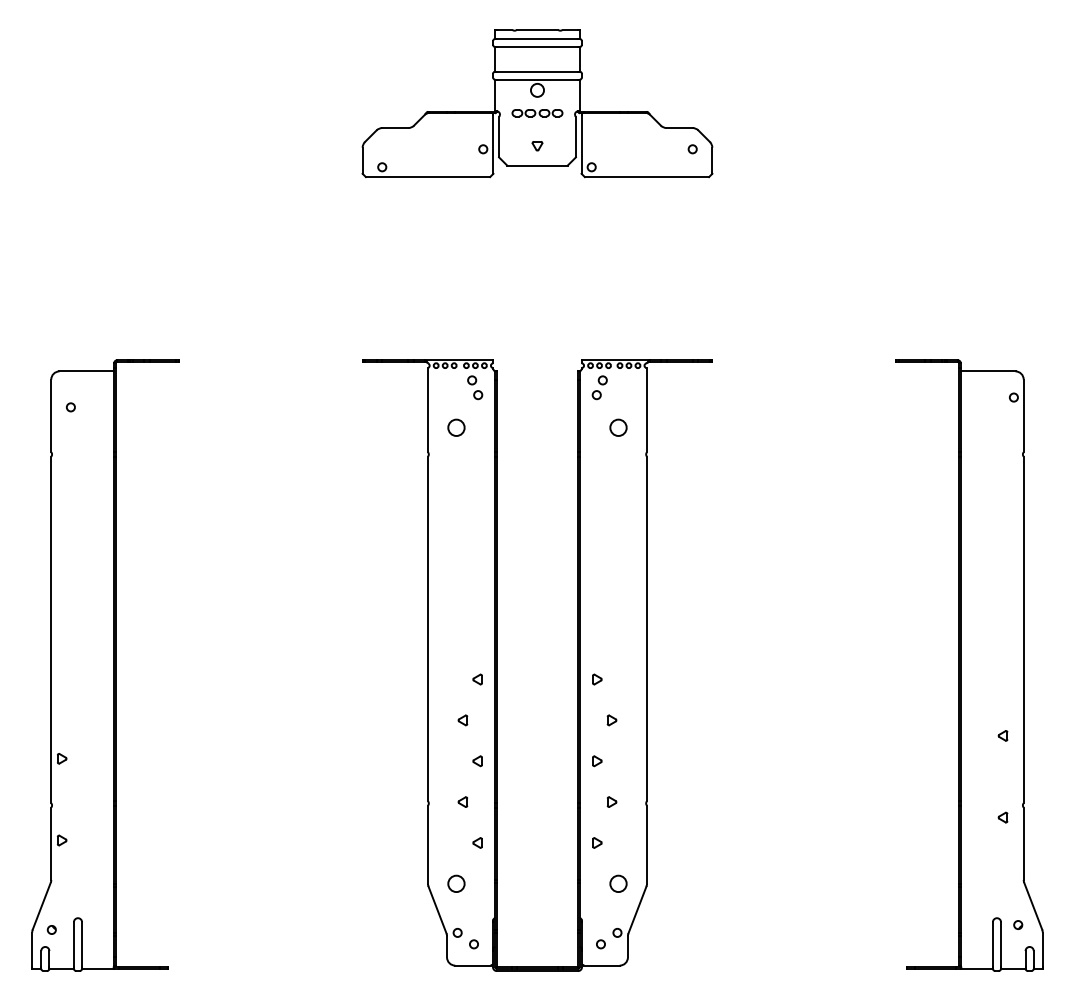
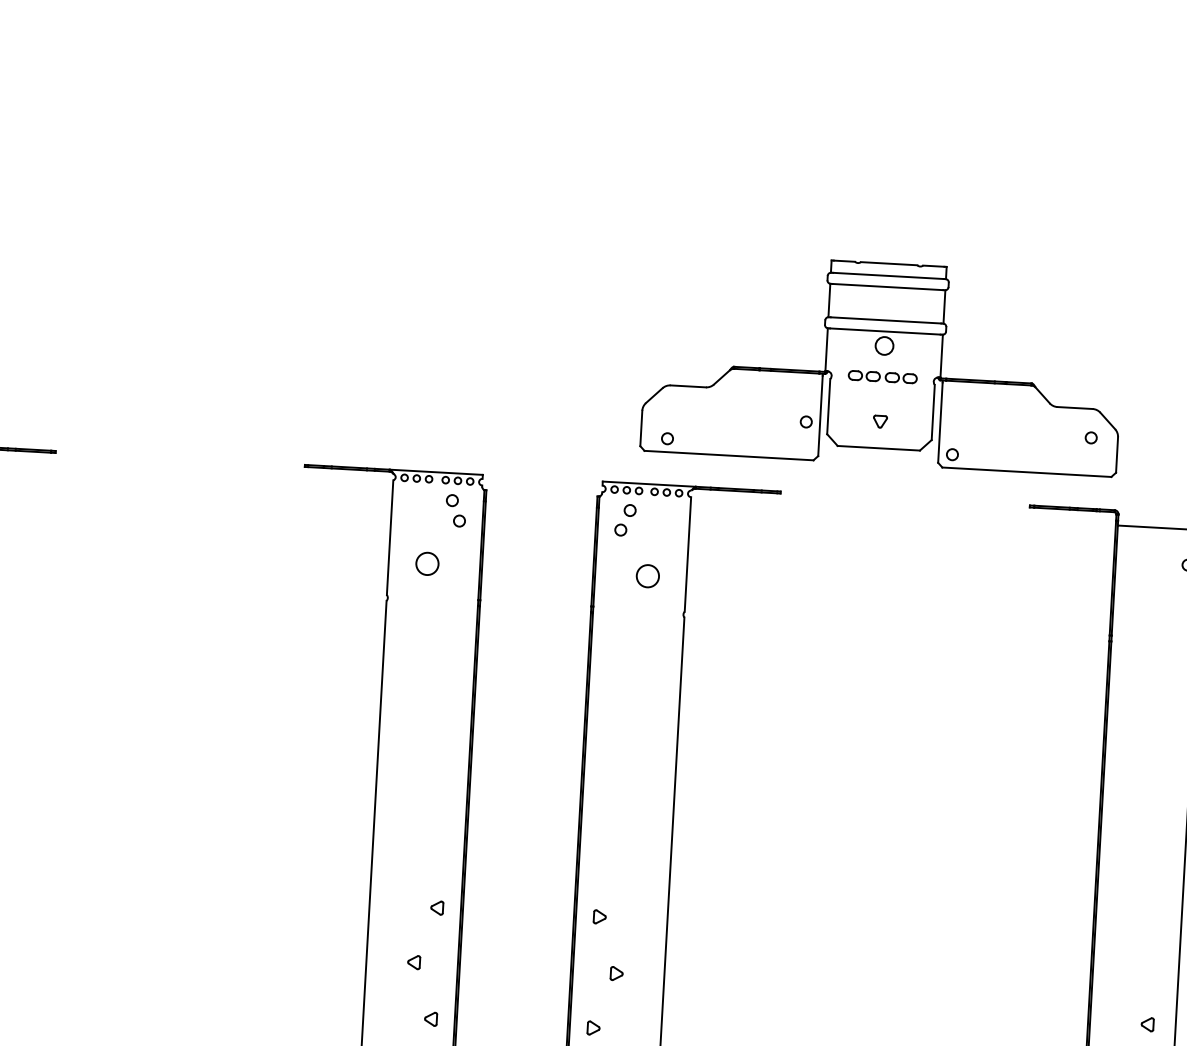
part: (537, 103) -> (883, 363), moved

